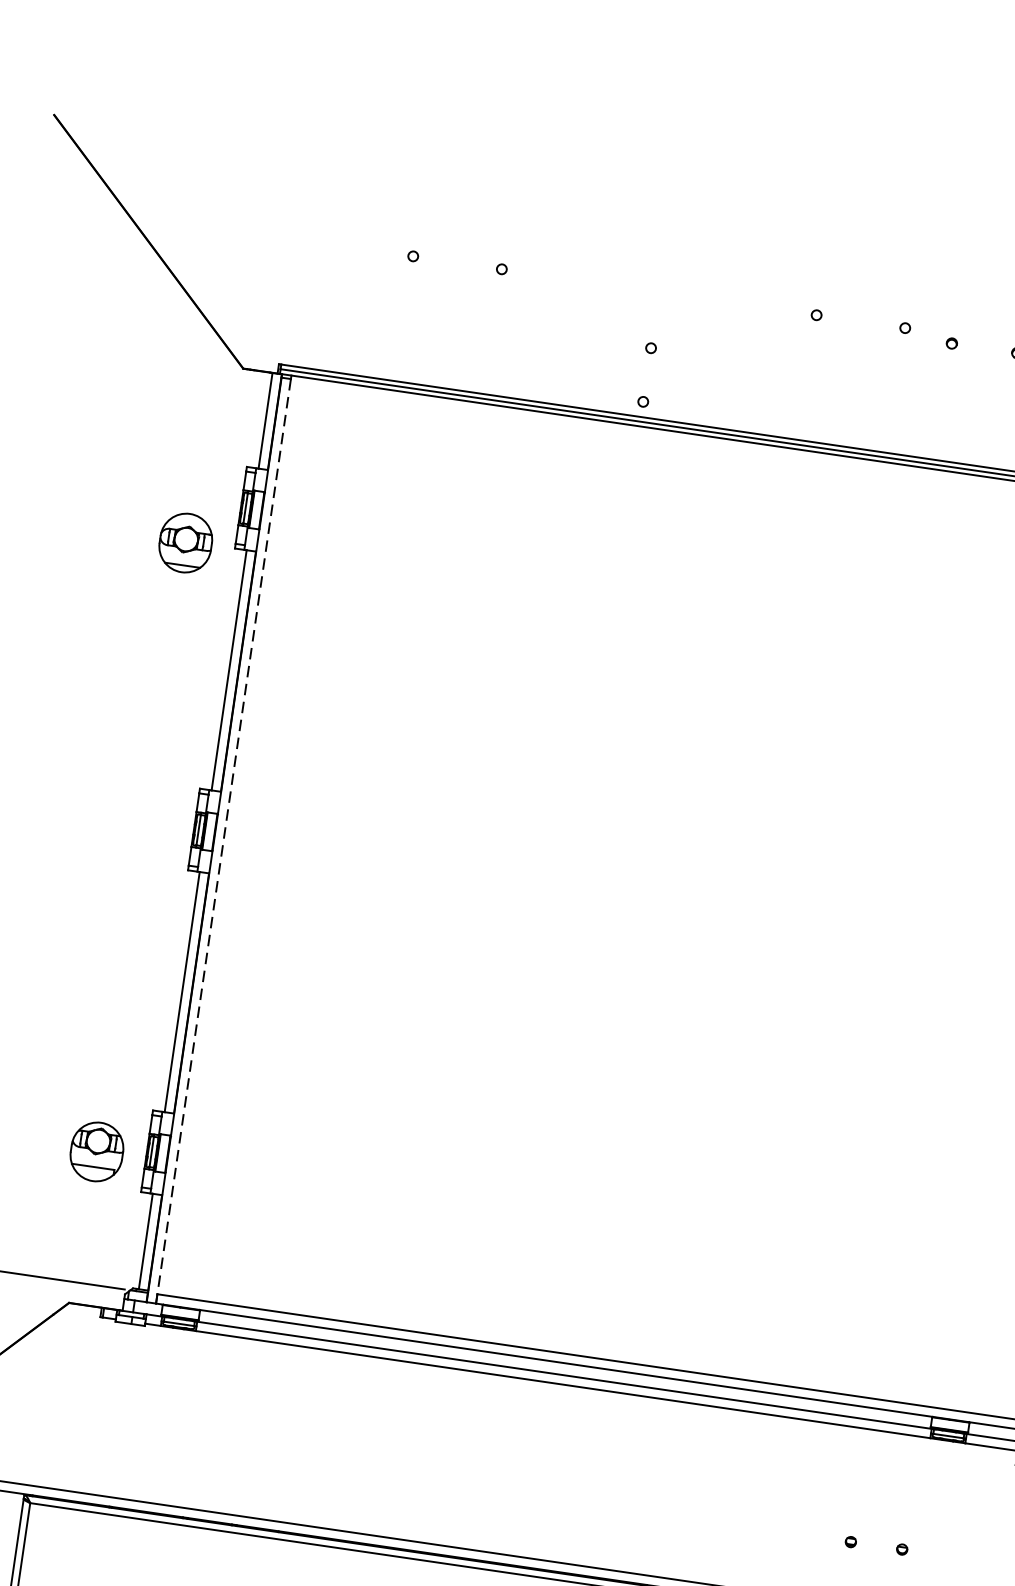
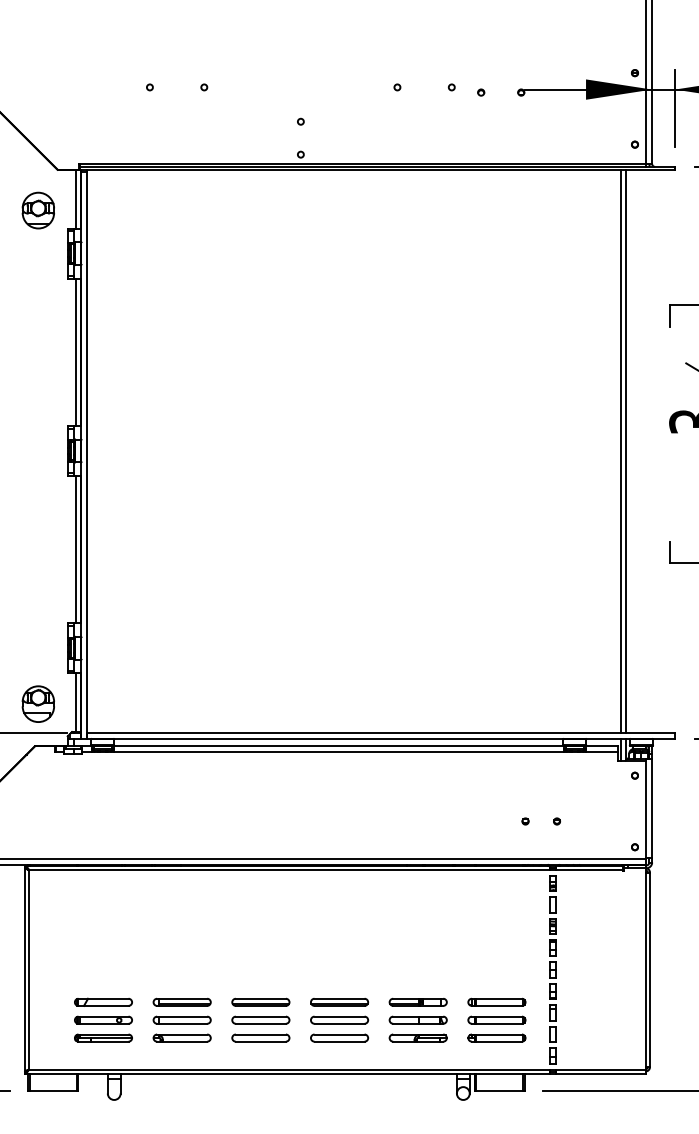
part: (184, 542) -> (37, 210), moved
line: (223, 841) -> (87, 455), dashed -> solid
part: (95, 1150) -> (37, 703), moved

